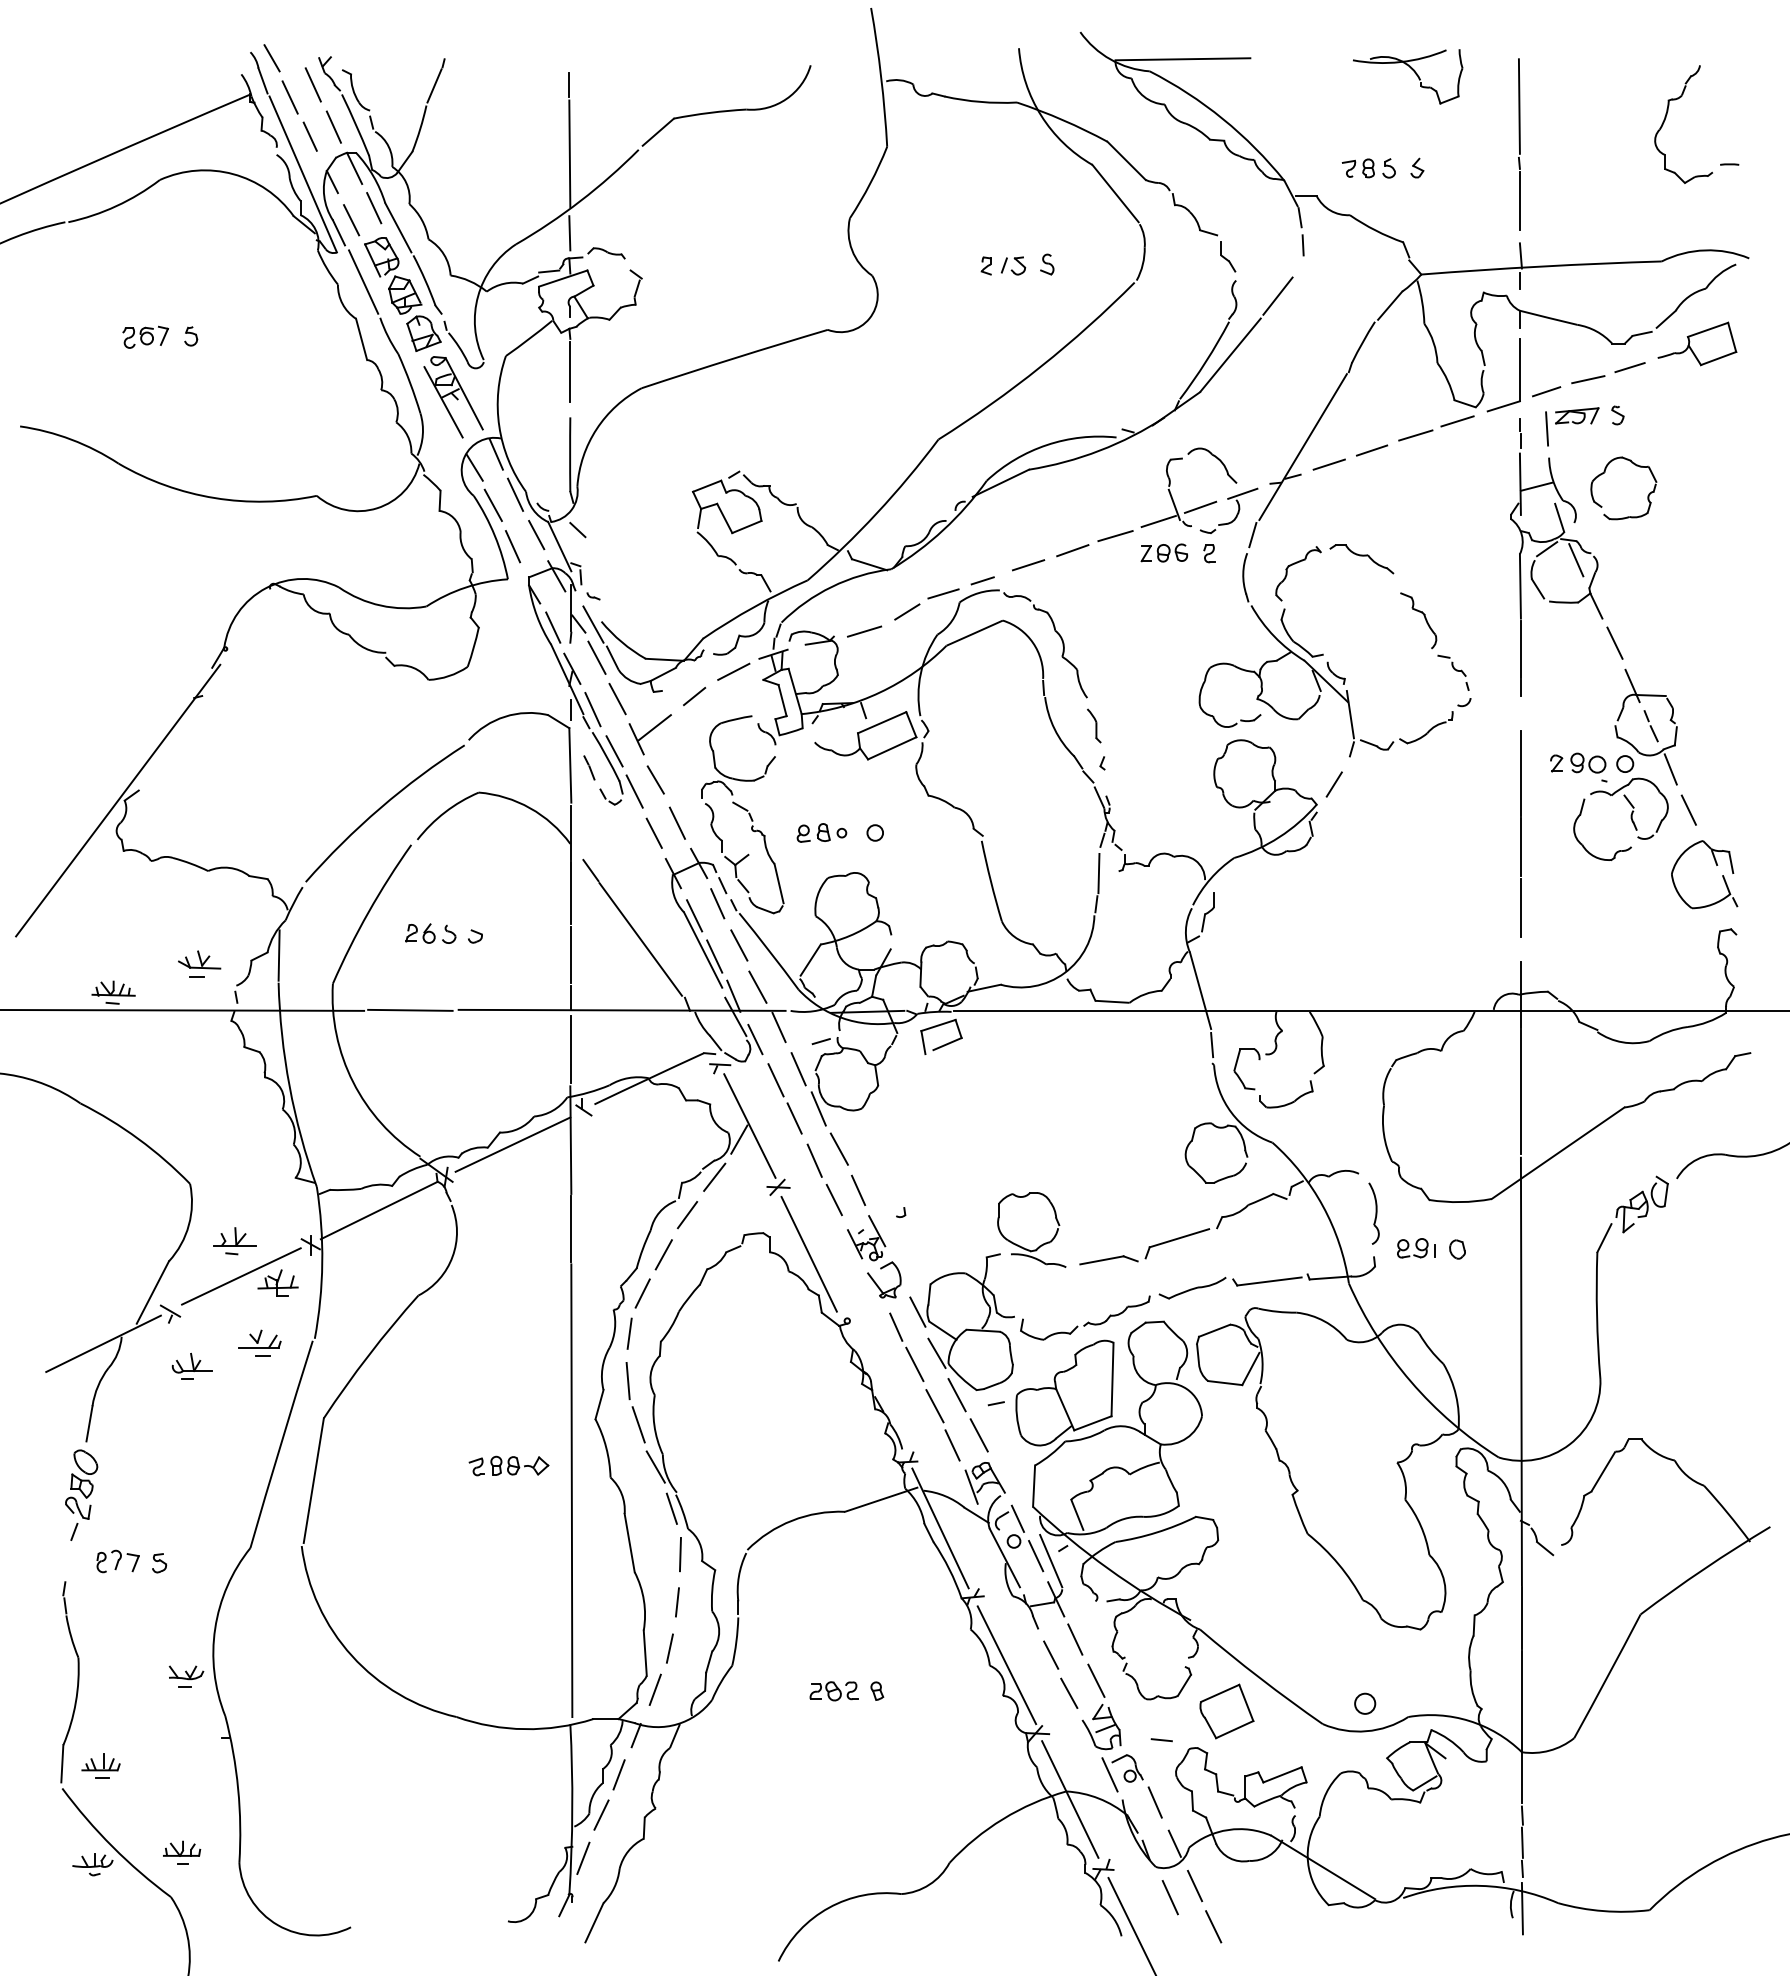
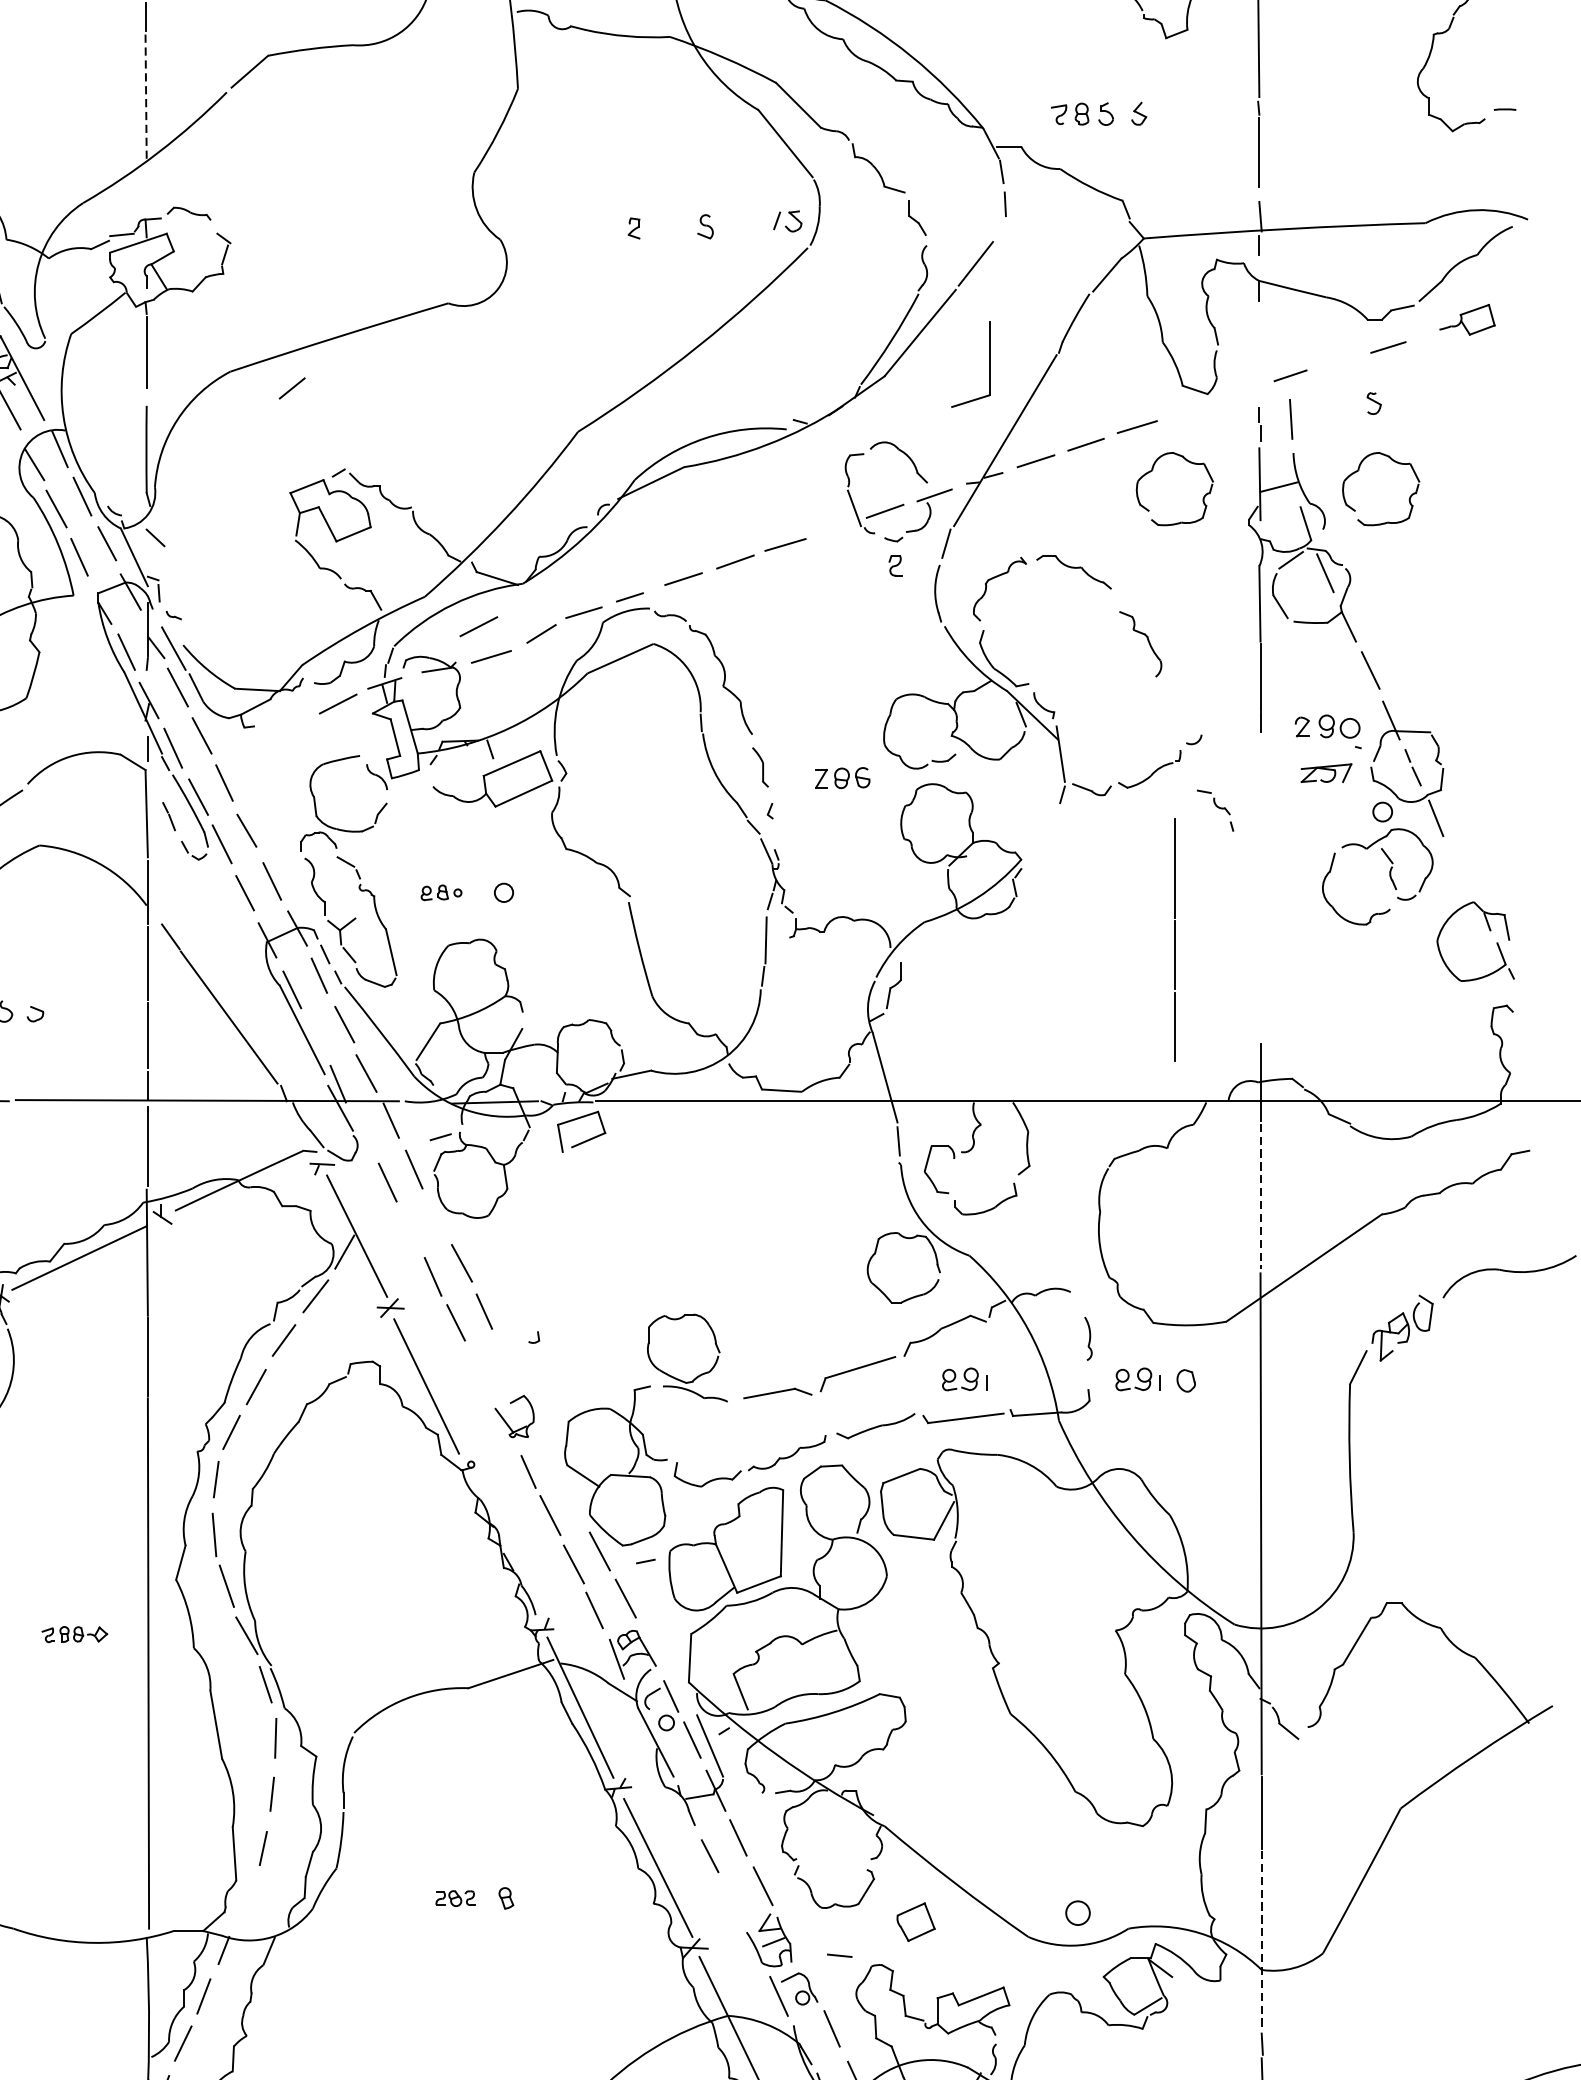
line: (569, 154) -> (145, 97), solid -> dashed
line: (569, 233) -> (145, 190), removed
part: (1013, 265) -> (787, 220), moved
part: (1697, 343) -> (1467, 319), size x0.6
part: (1519, 375) -> (989, 364), moved
line: (1588, 379) -> (1339, 361), removed
part: (1577, 415) -> (1326, 772), moved
line: (1457, 421) -> (1186, 410), removed
part: (1429, 472) -> (1153, 470), added
line: (1158, 521) -> (835, 527), removed
part: (1164, 552) -> (842, 777), moved
line: (853, 605) -> (478, 626), added
part: (1453, 672) -> (1215, 810), moved
line: (694, 696) -> (292, 388), moved
line: (654, 727) -> (245, 769), removed
part: (1578, 767) -> (1327, 731), moved
line: (1333, 784) -> (1040, 836), removed
line: (1688, 809) -> (1456, 865), removed
part: (821, 832) -> (441, 892), size x0.7
line: (1520, 833) -> (1174, 939), moved
line: (714, 956) -> (315, 1037), removed
line: (755, 1039) -> (363, 1134), removed
line: (1520, 1091) -> (1260, 1195), solid -> dashed
line: (818, 1108) -> (437, 1215), removed
line: (794, 1118) -> (409, 1227), removed
part: (1373, 1213) -> (1087, 1338), size x0.6
part: (866, 1238) -> (493, 1367), removed
part: (1268, 1248) -> (964, 1379), added
line: (917, 1311) -> (553, 1453), removed
line: (936, 1352) -> (575, 1501), removed
part: (508, 1465) -> (74, 1633), size x0.7
line: (654, 1689) -> (245, 1896), removed
part: (833, 1691) -> (455, 1898), size x0.7
line: (1069, 1692) -> (731, 1899), removed
part: (1226, 1711) -> (915, 1922), size x0.6
line: (1521, 1726) -> (1261, 1939), solid -> dashed

